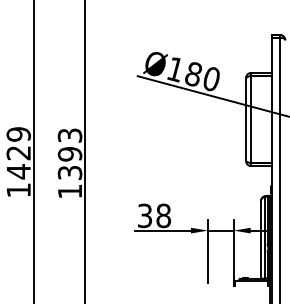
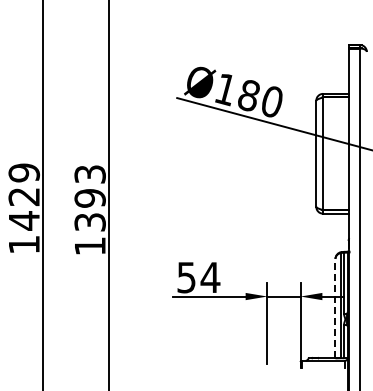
text: (155, 215) -> (199, 277), 38 -> 54
line: (260, 239) -> (335, 308), solid -> dashed

